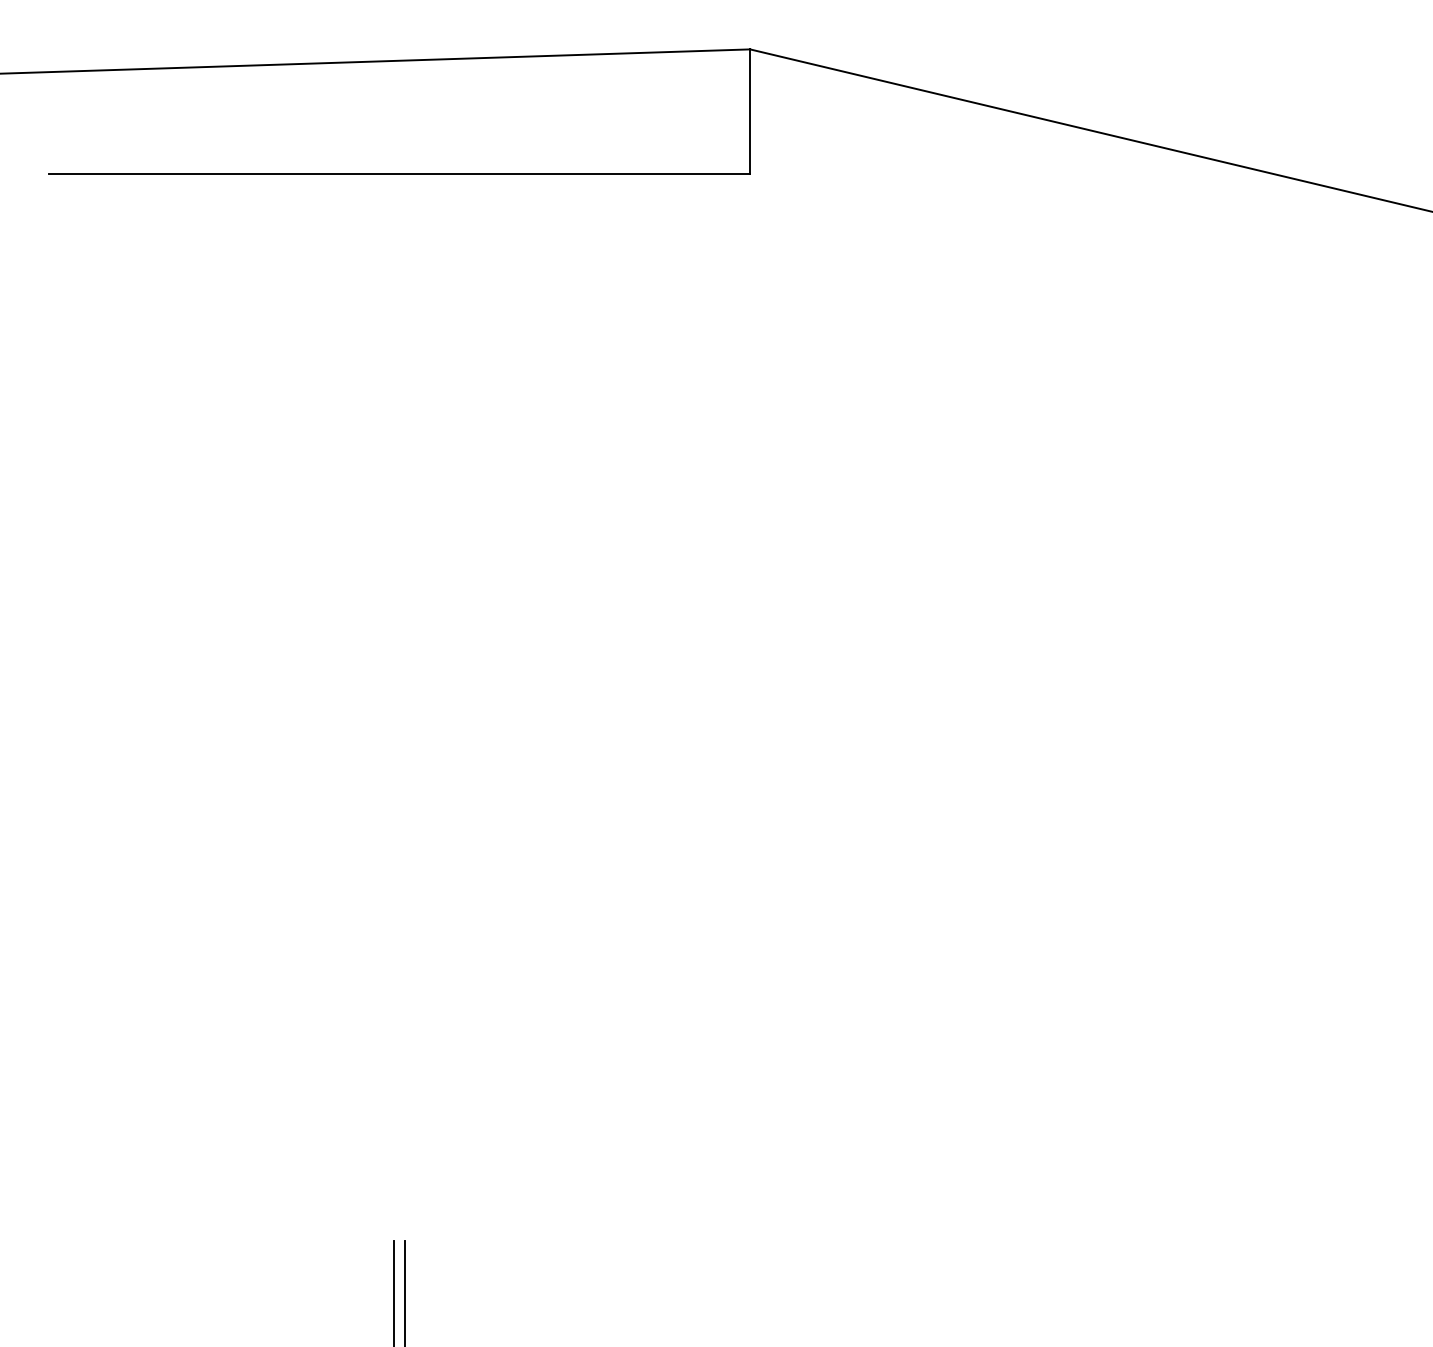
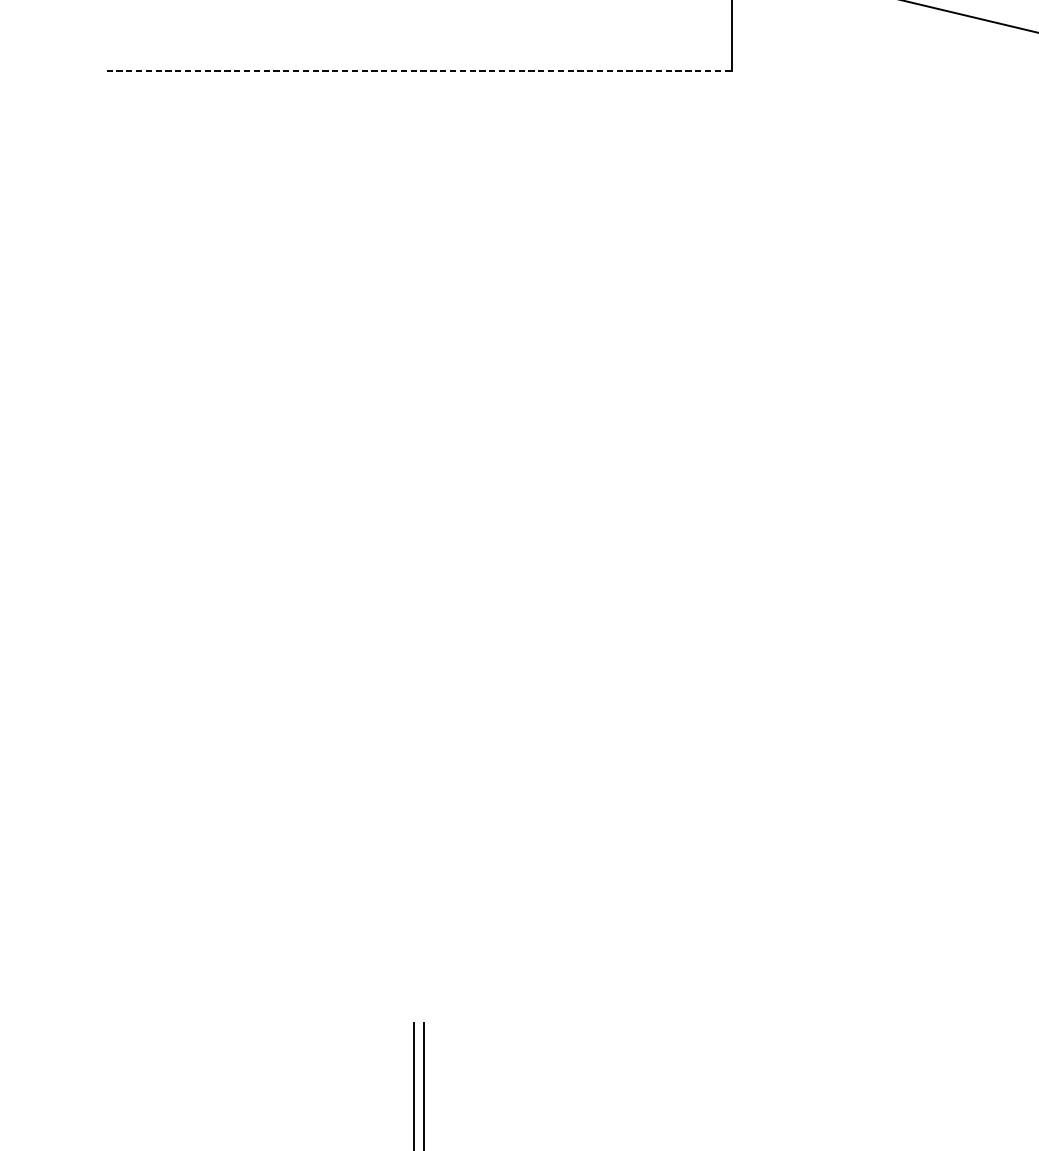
line: (399, 174) -> (418, 71), solid -> dashed

